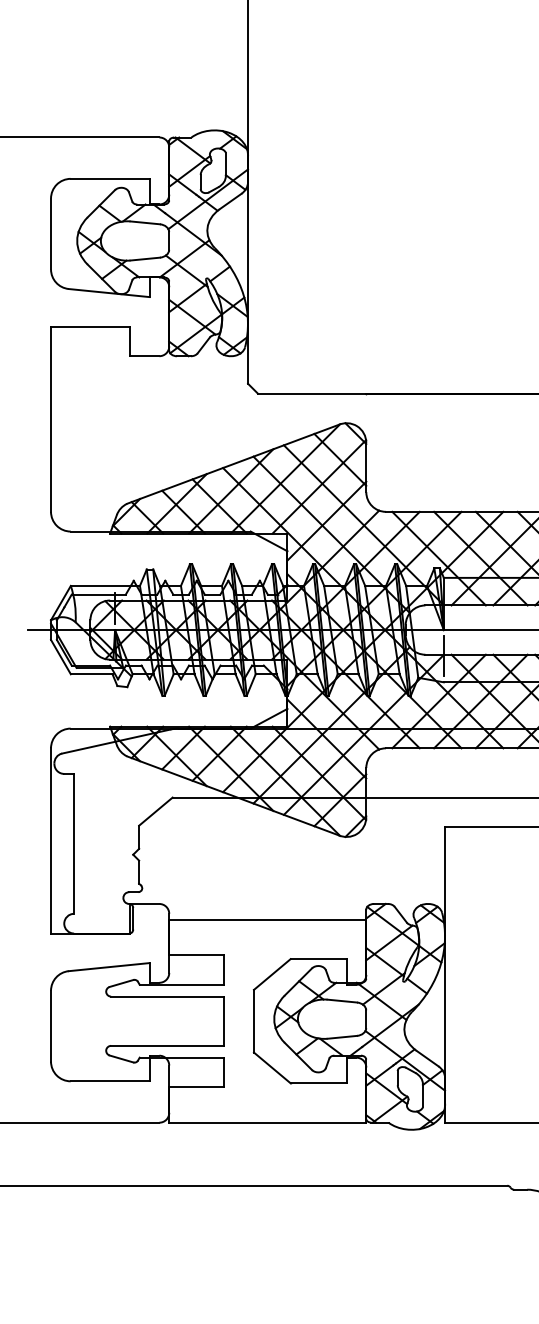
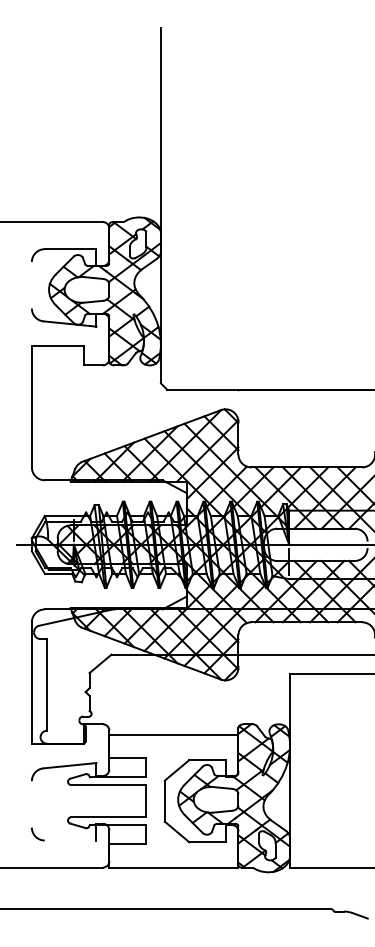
line: (50, 234) -> (31, 285), removed
line: (50, 1026) -> (31, 804), removed
line: (109, 1081) -> (70, 840), removed

